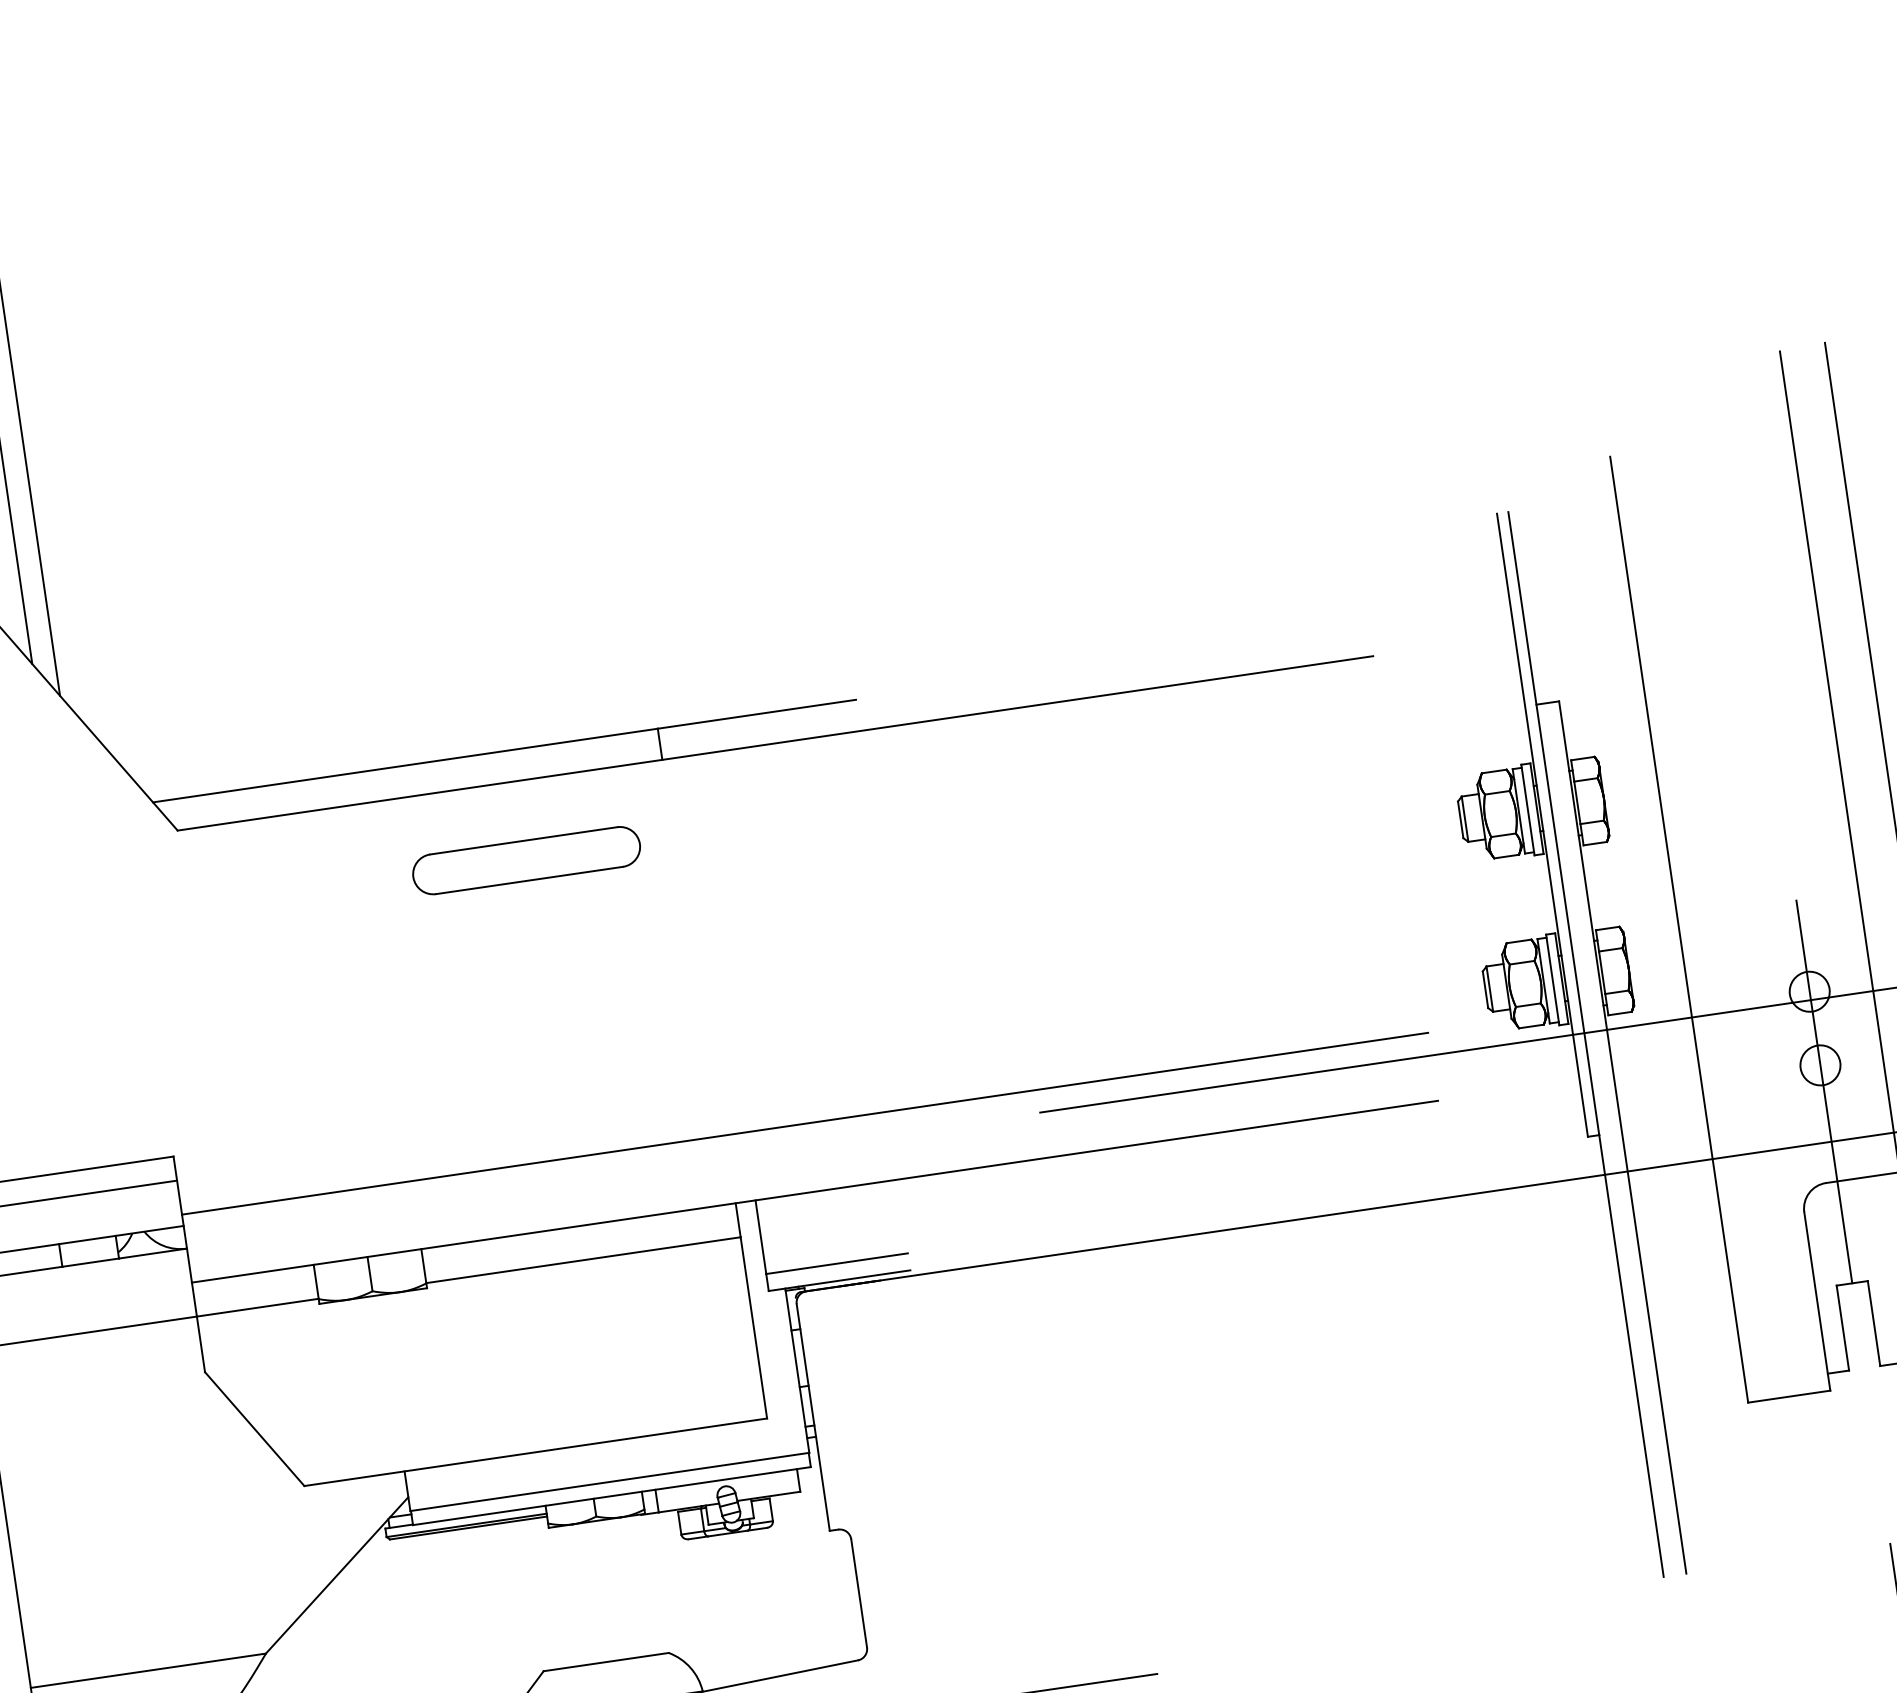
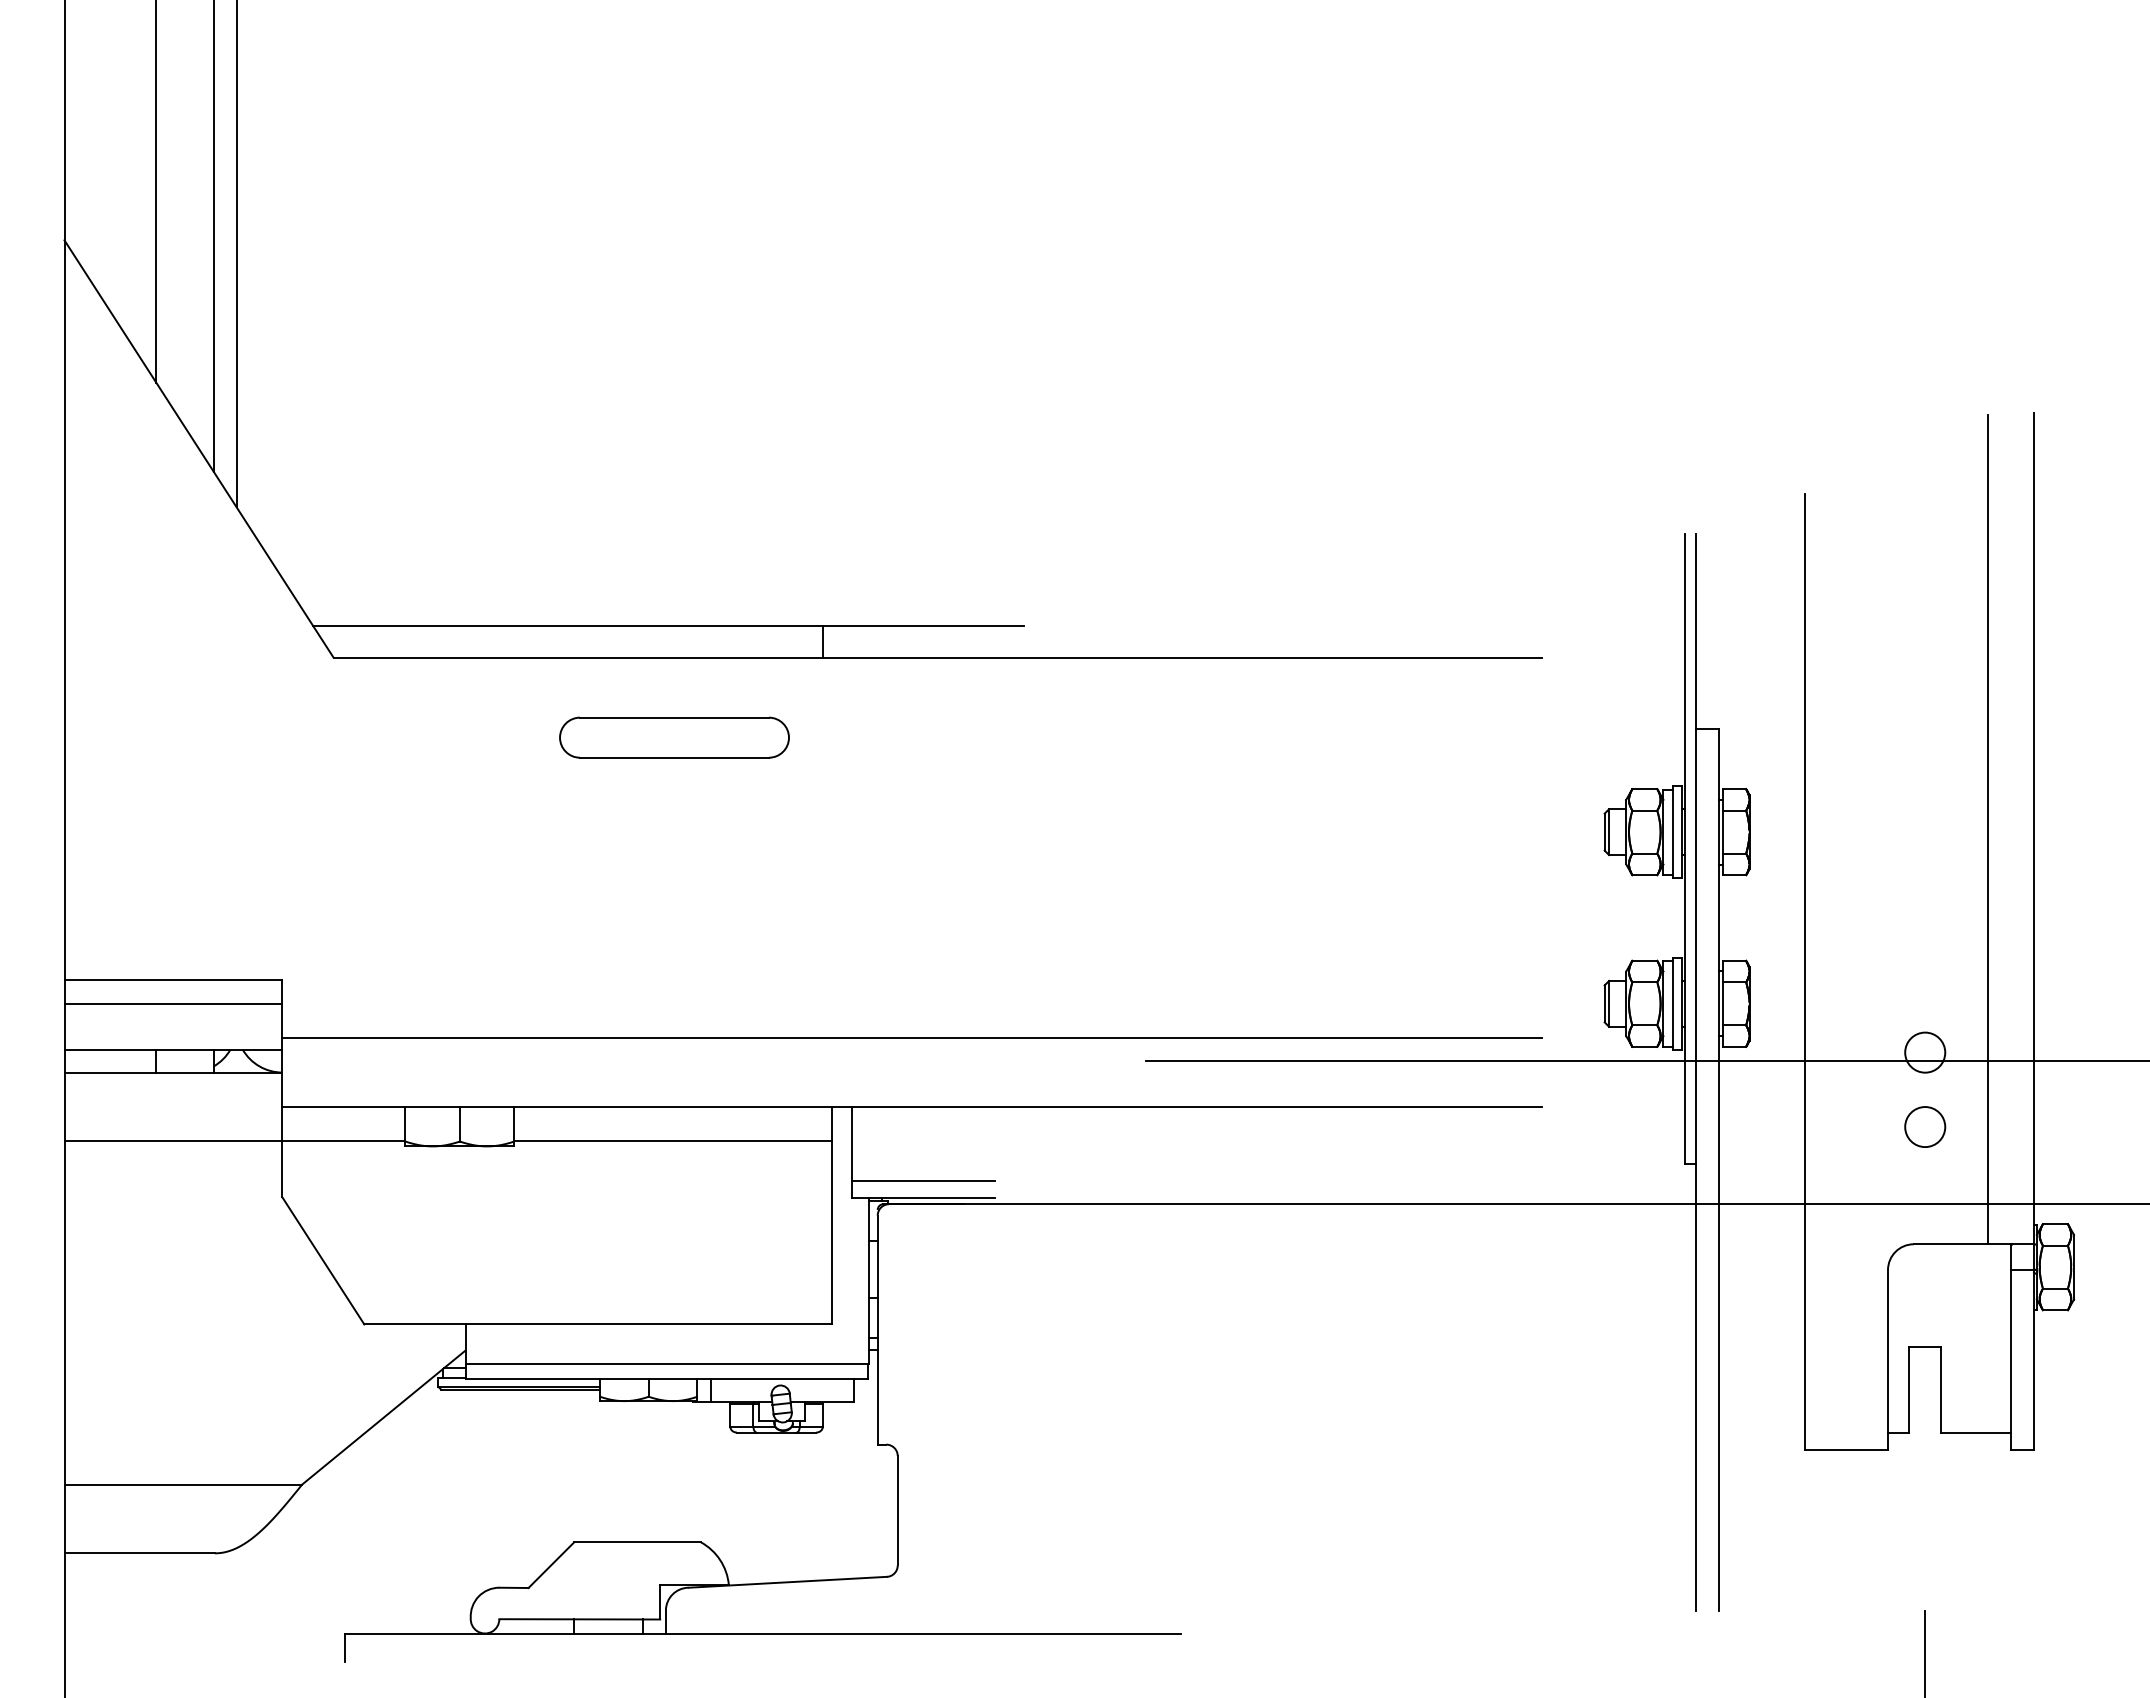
line: (1824, 1091) -> (1925, 1153), removed

